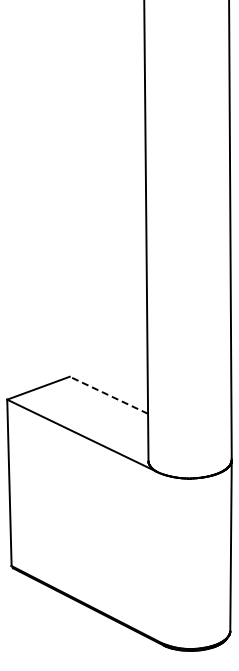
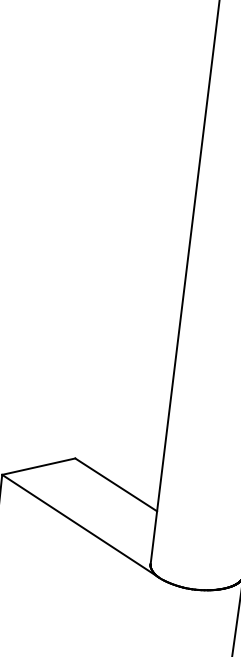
line: (108, 395) -> (115, 485), dashed -> solid

